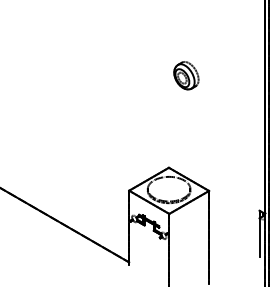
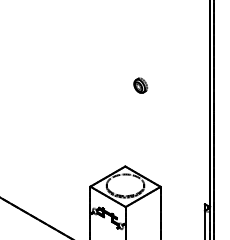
part: (186, 75) -> (140, 85), size x0.6

